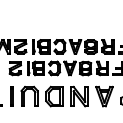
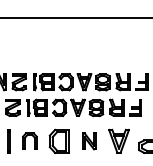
part: (29, 95) -> (29, 140), size x0.7
part: (79, 95) -> (89, 140), size x0.7

